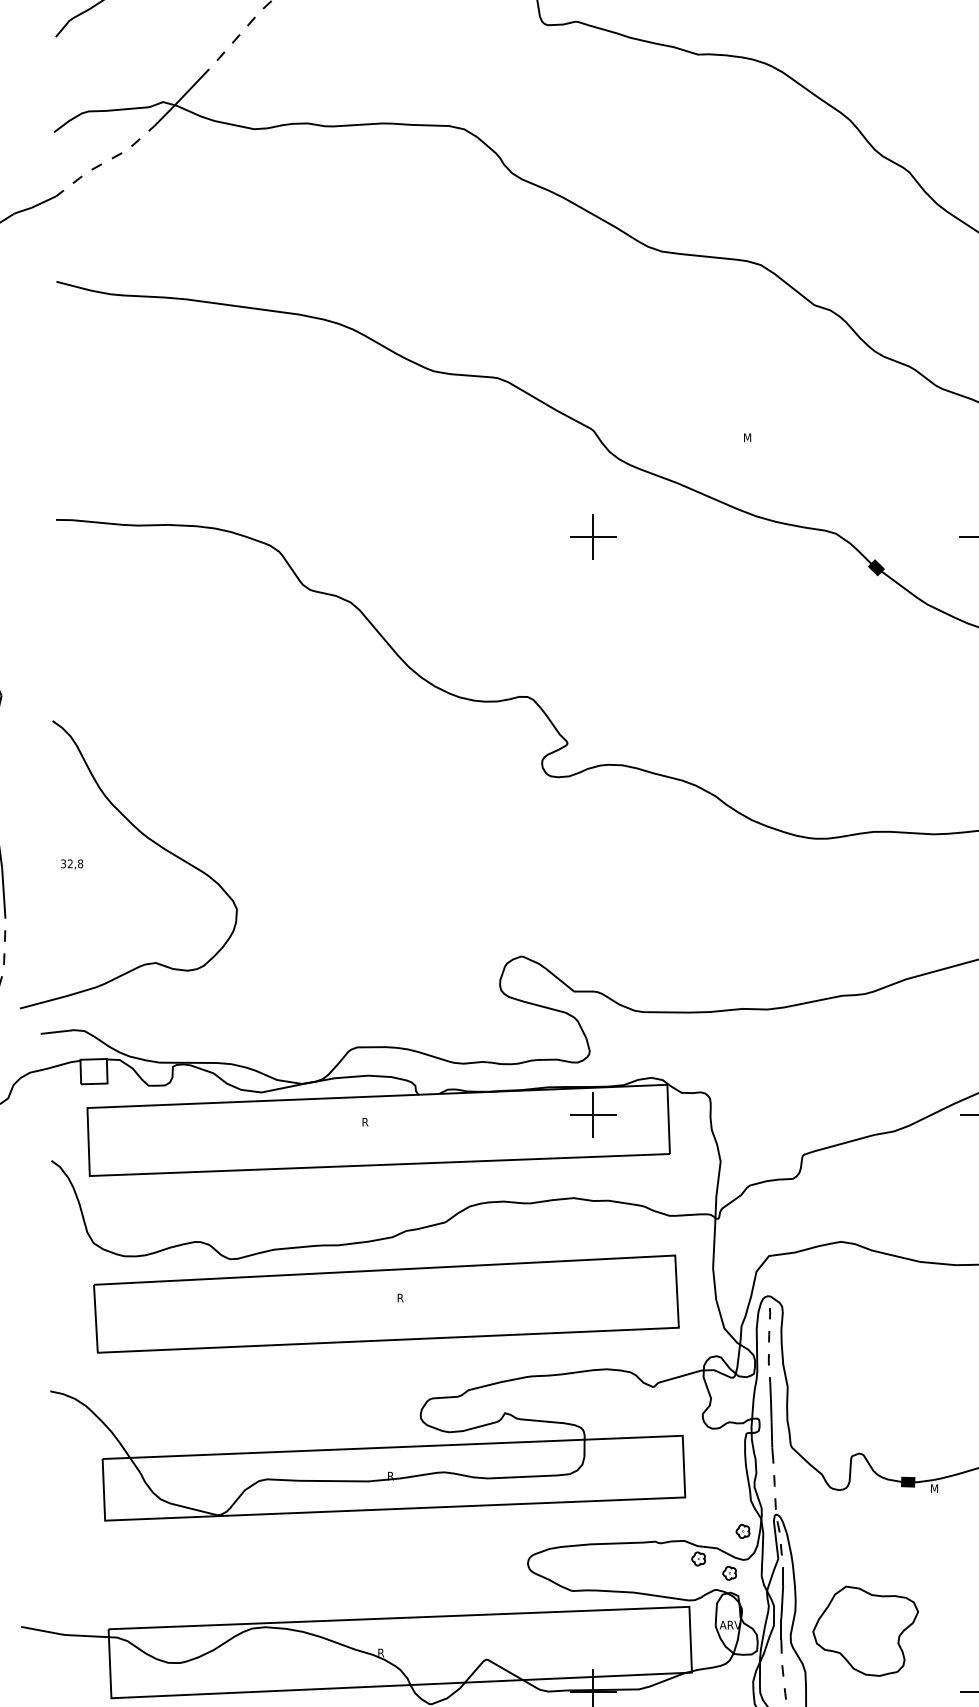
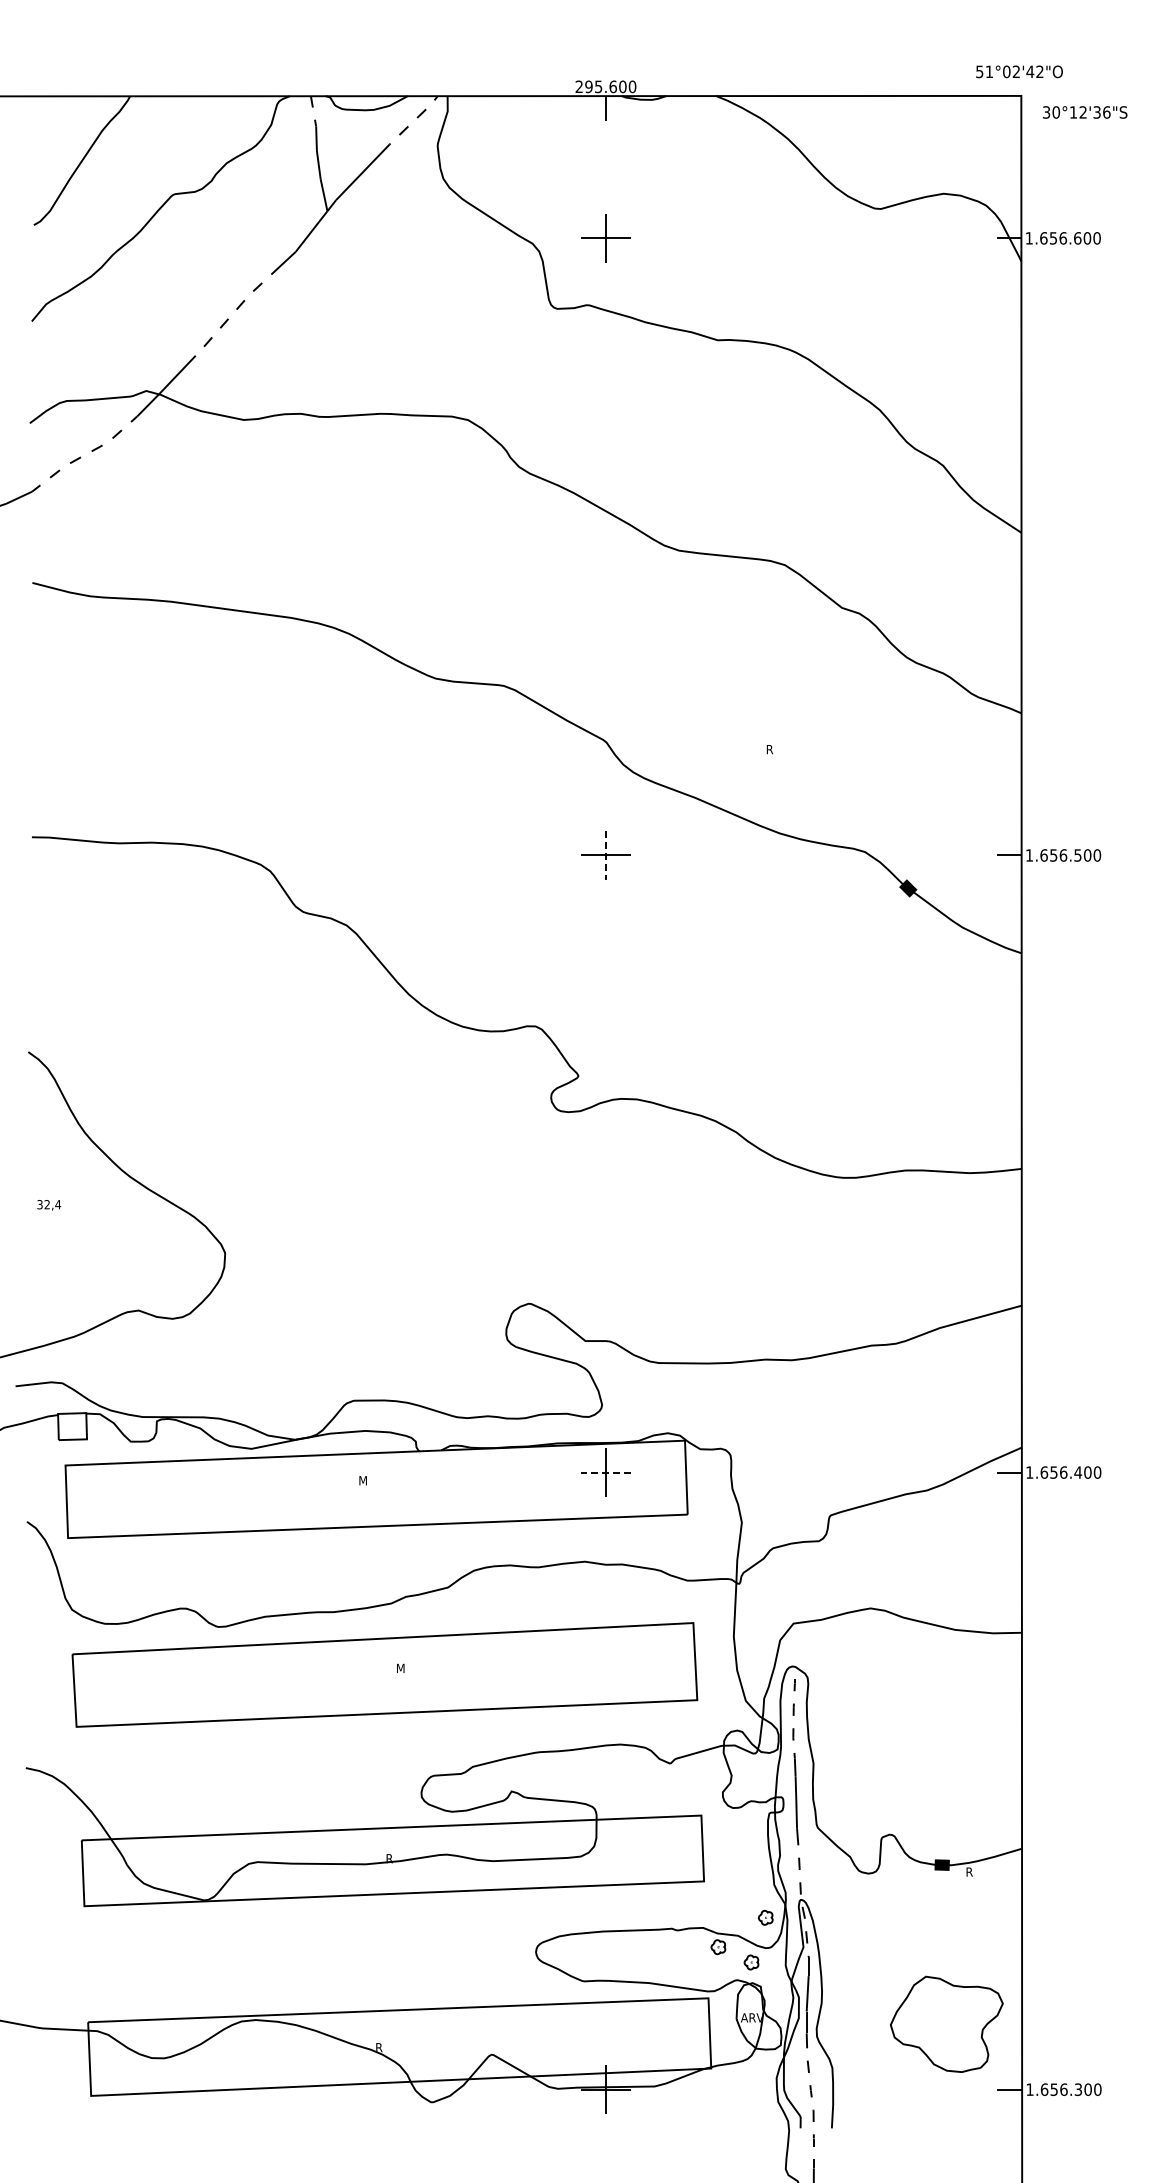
text: (748, 437) -> (771, 749), M -> R
line: (592, 536) -> (605, 855), solid -> dashed
text: (80, 863) -> (58, 1204), 32,8 -> 32,4
line: (592, 1114) -> (605, 1472), solid -> dashed
text: (366, 1122) -> (363, 1480), R -> M
text: (401, 1297) -> (401, 1667), R -> M
text: (934, 1488) -> (970, 1871), M -> R
part: (865, 1630) -> (946, 2023), moved

